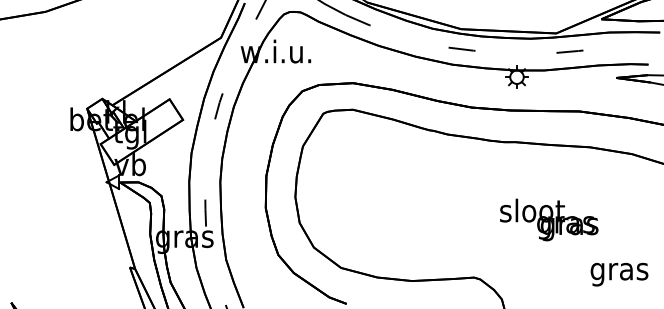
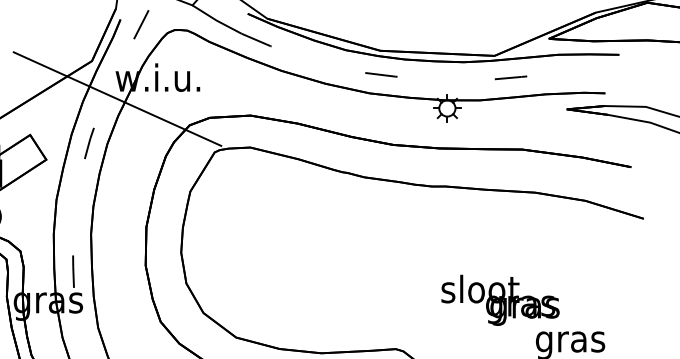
line: (241, 69) -> (116, 99), added
text: (549, 219) -> (500, 299), moved

